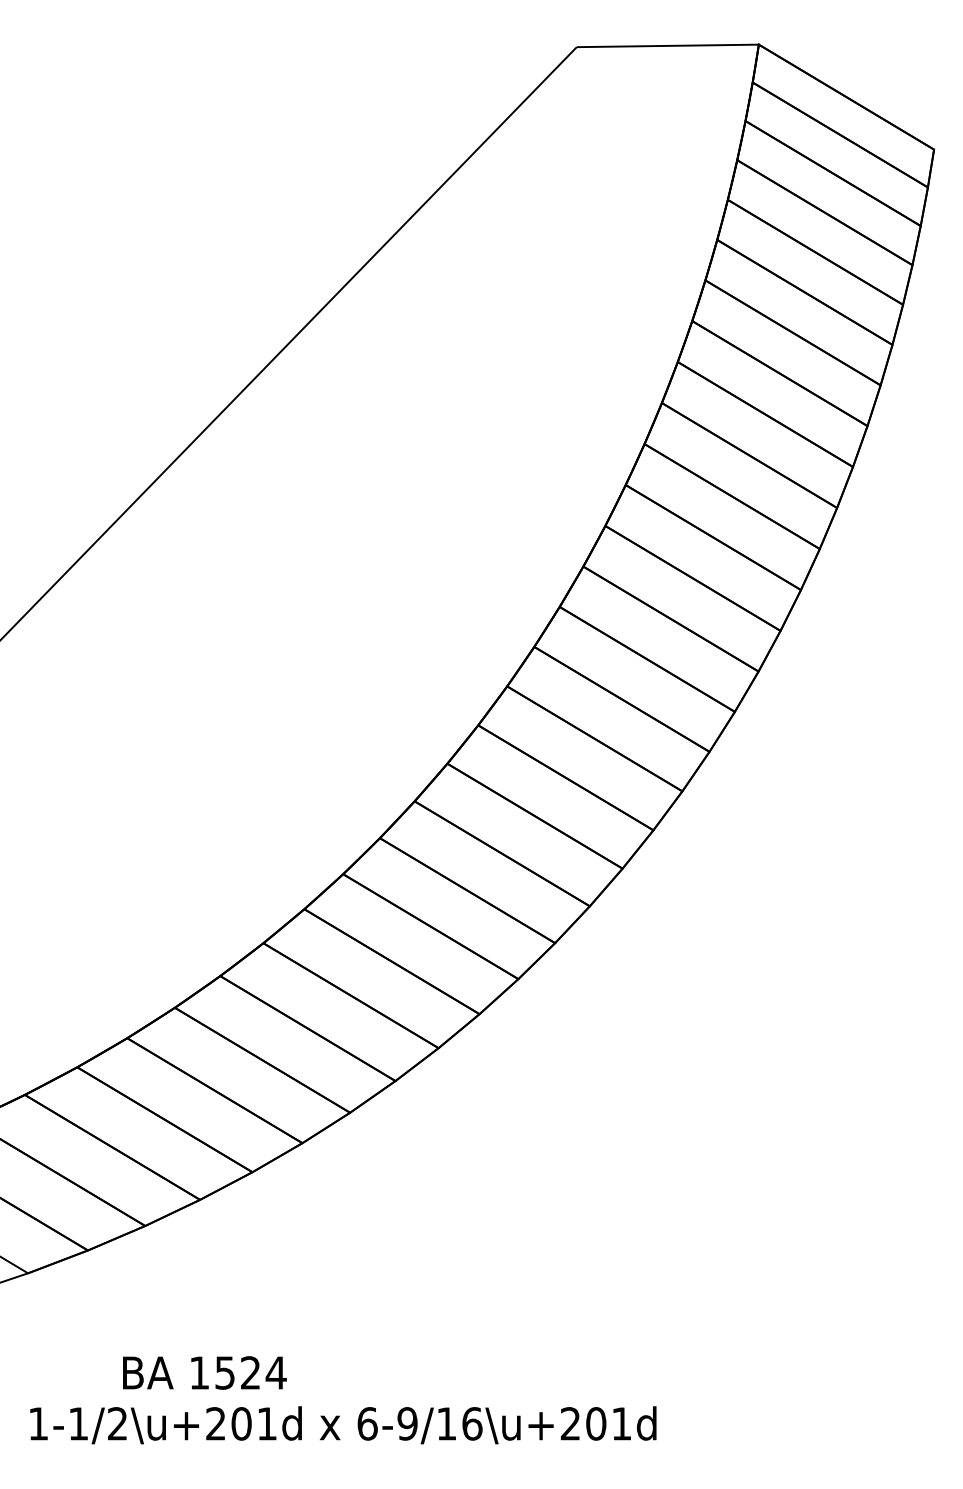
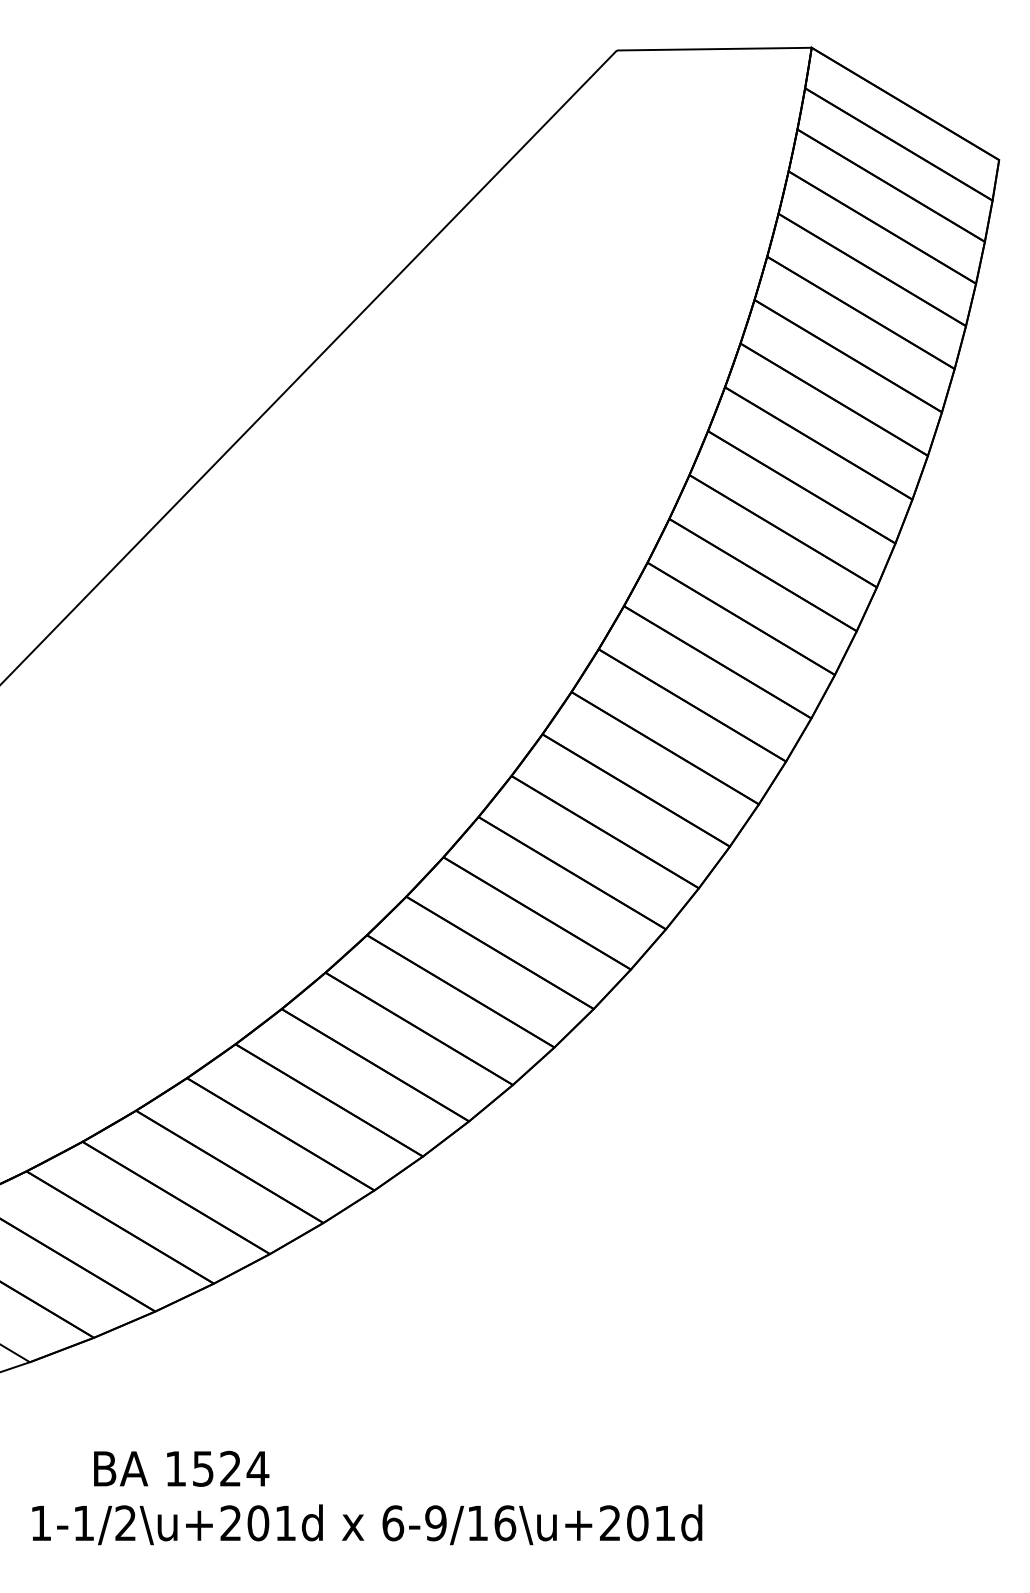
text: (204, 1372) -> (181, 1468), moved

